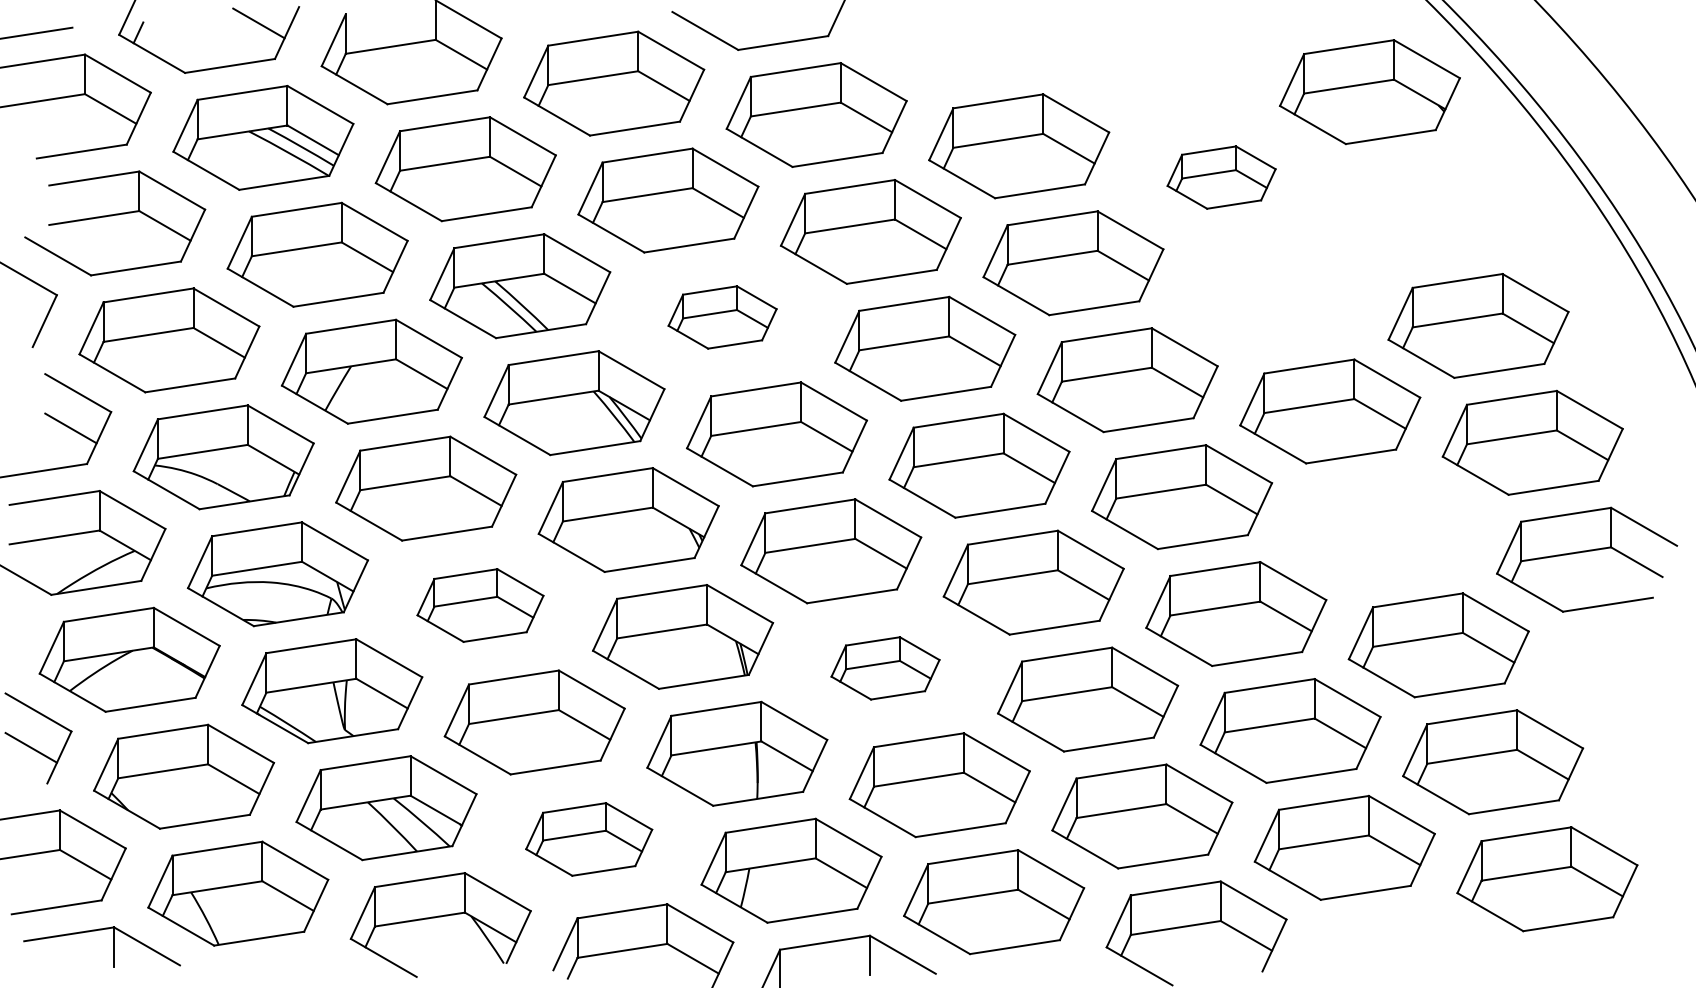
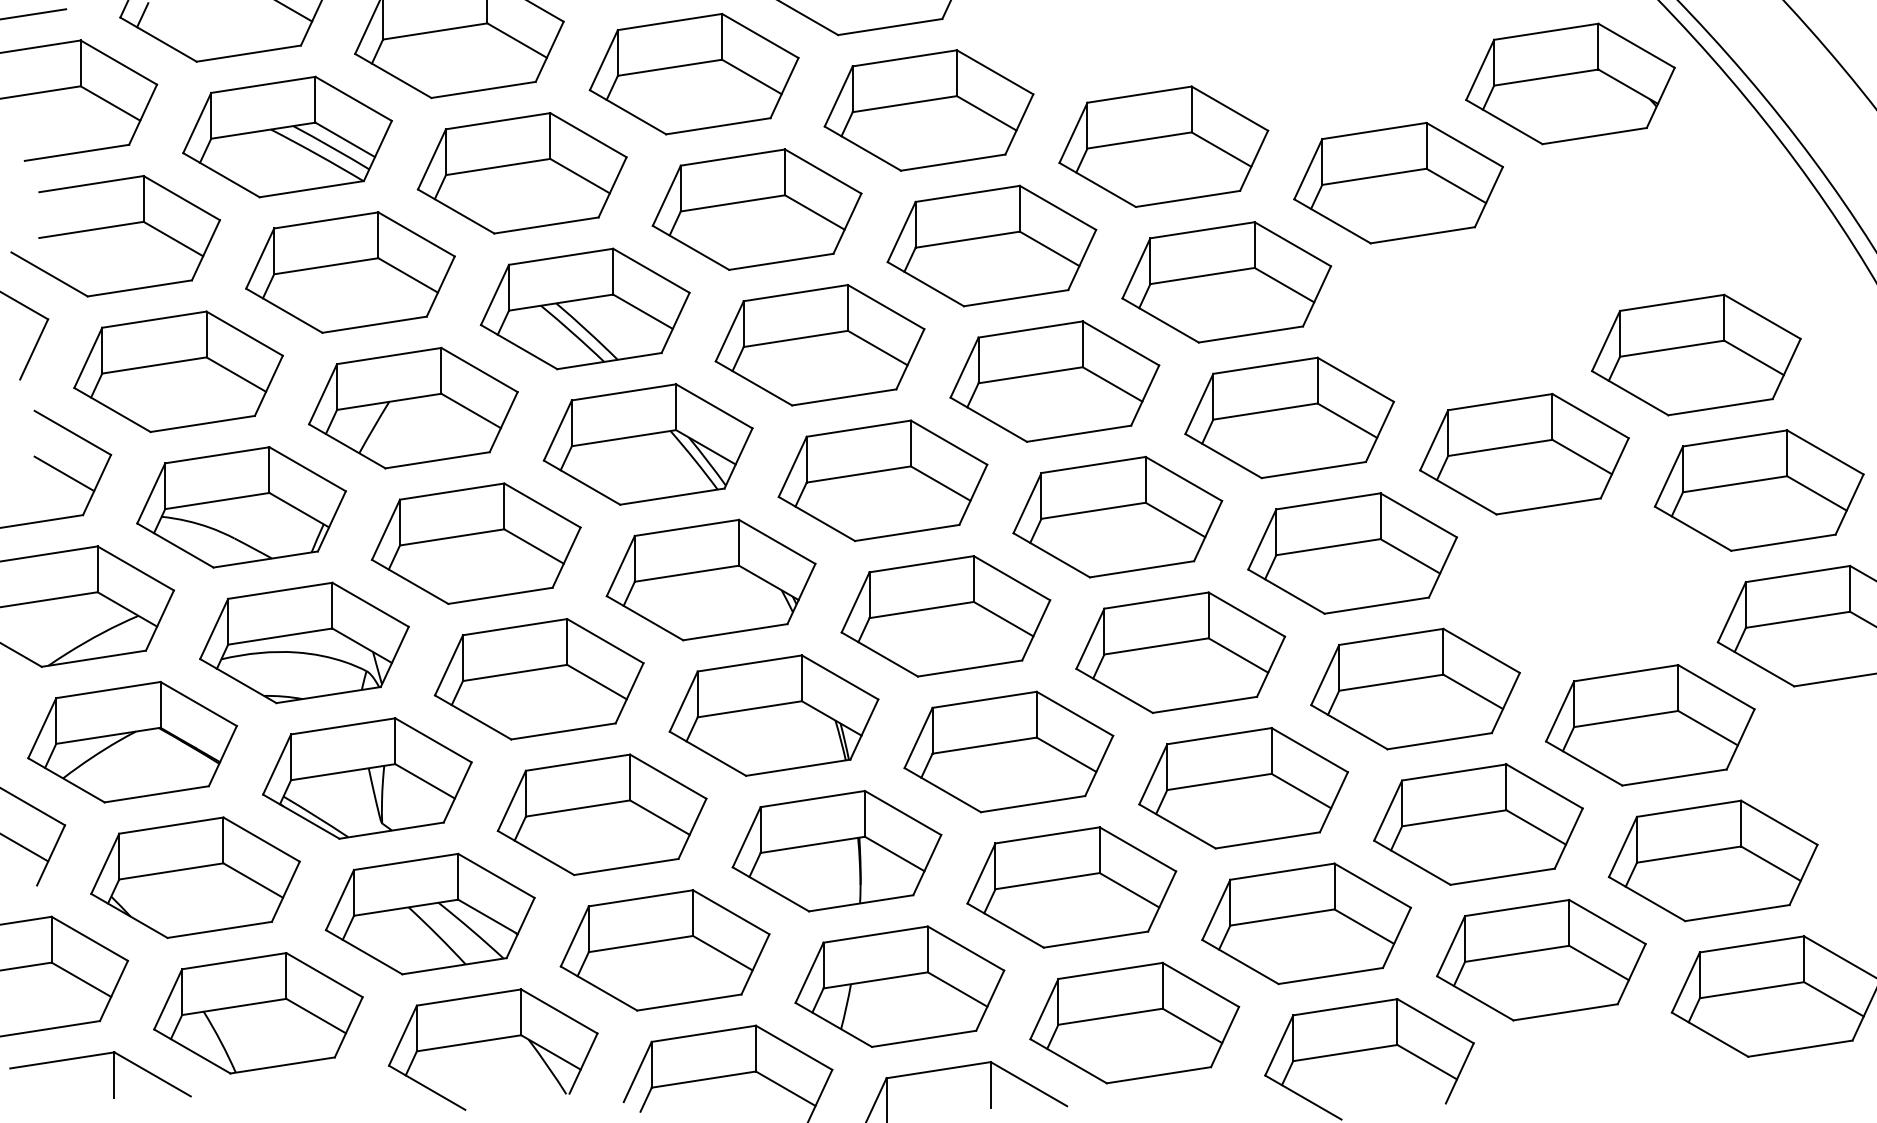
part: (1221, 177) -> (1398, 182), size x1.67
part: (722, 317) -> (819, 345), size x1.67
part: (480, 605) -> (539, 679), size x1.43
part: (885, 668) -> (1008, 752), size x1.67
part: (589, 839) -> (665, 950), size x1.43

